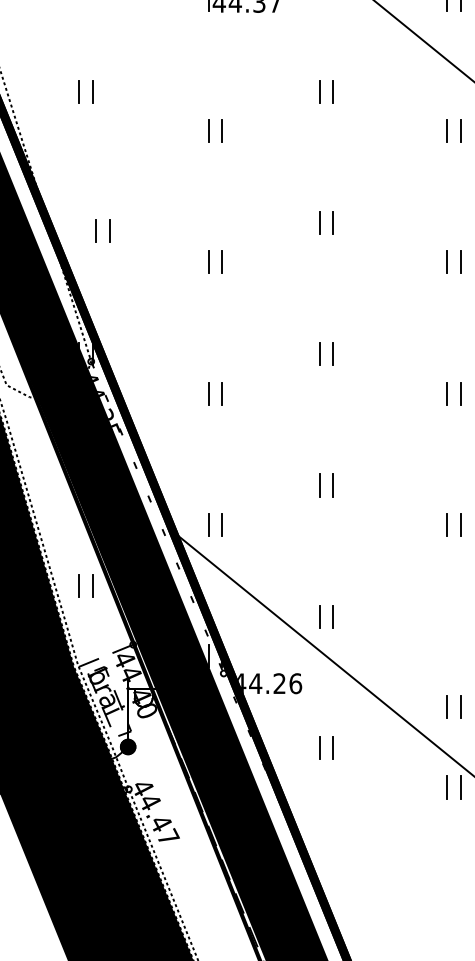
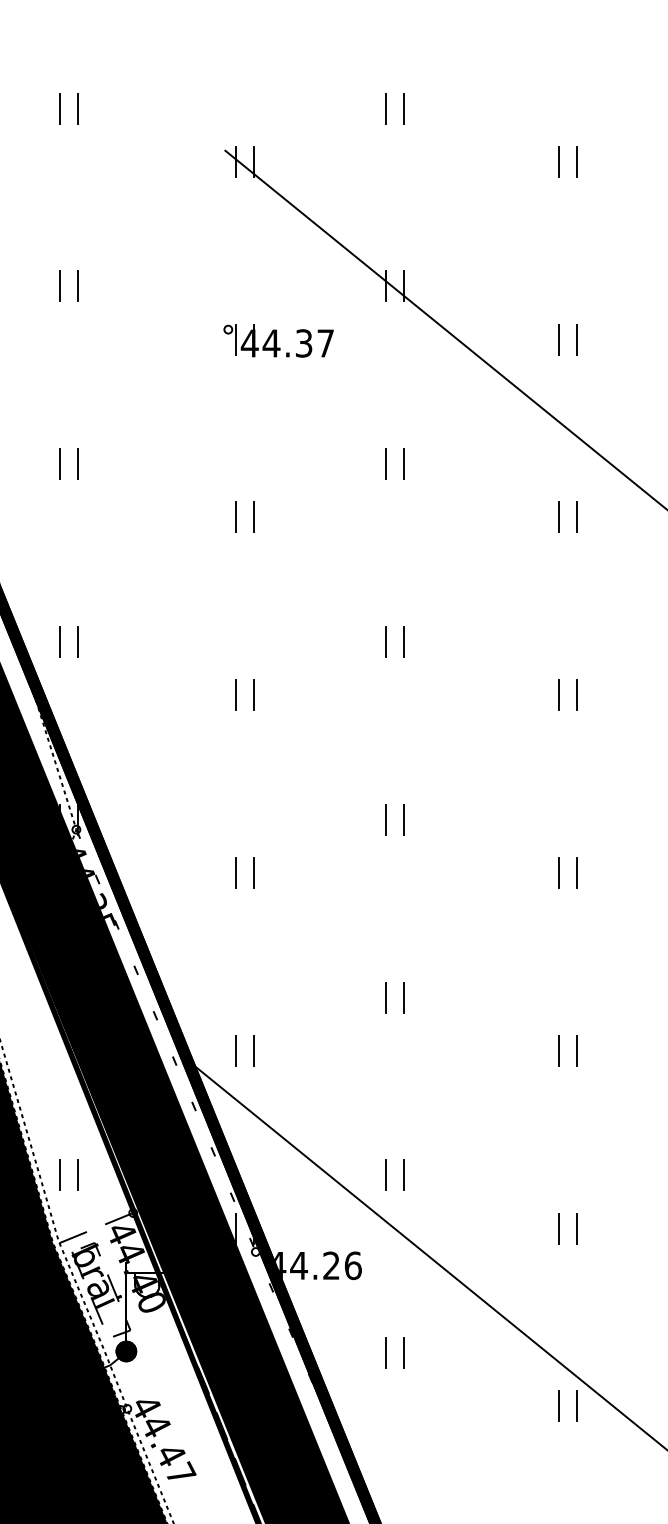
part: (96, 230) -> (60, 641), moved
part: (79, 585) -> (60, 1174), moved
part: (448, 707) -> (559, 1228), moved

